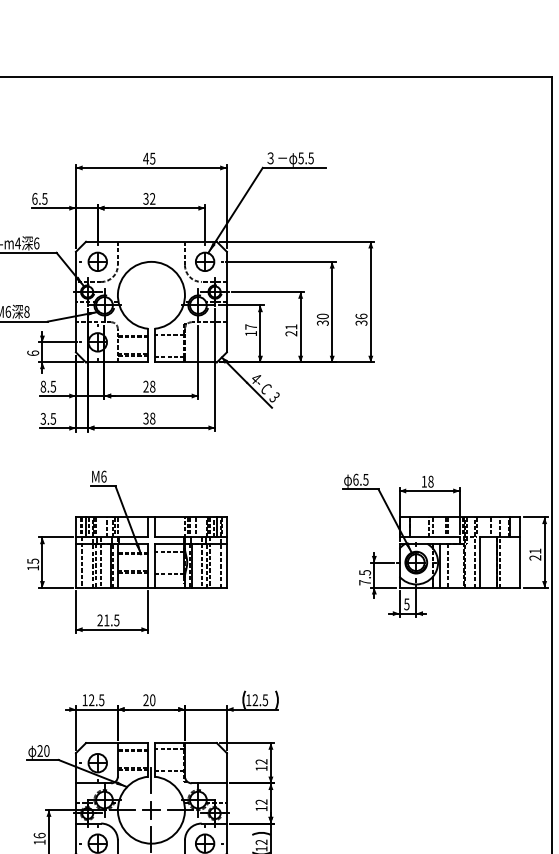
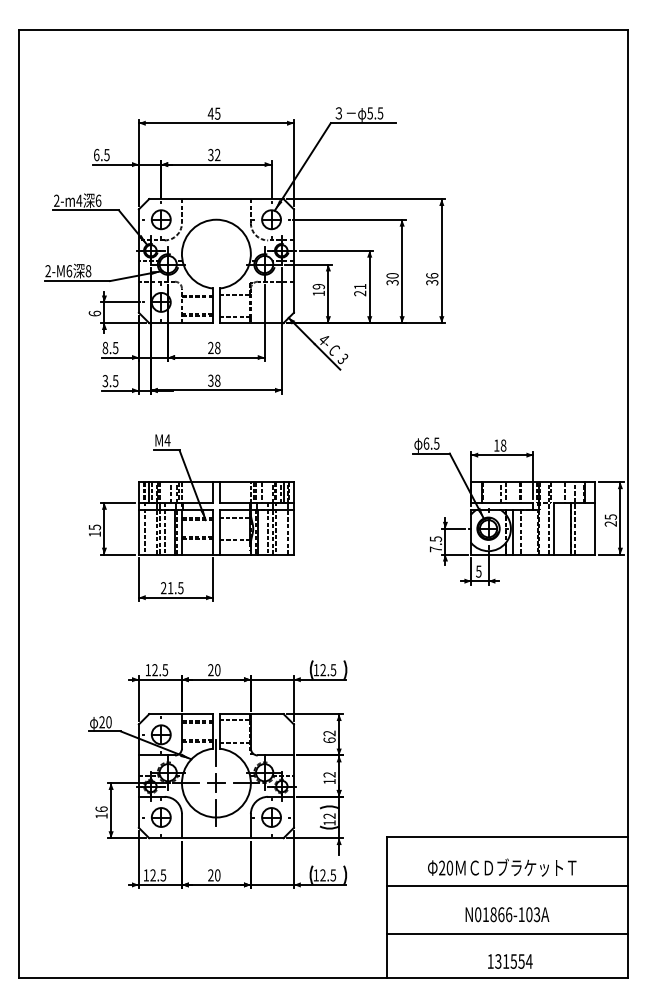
text: (250, 326) -> (318, 286), 17 -> 19
text: (103, 476) -> (167, 440), M6 -> M4
text: (535, 550) -> (610, 516), 21 -> 25
text: (261, 767) -> (329, 739), 12 -> 62

